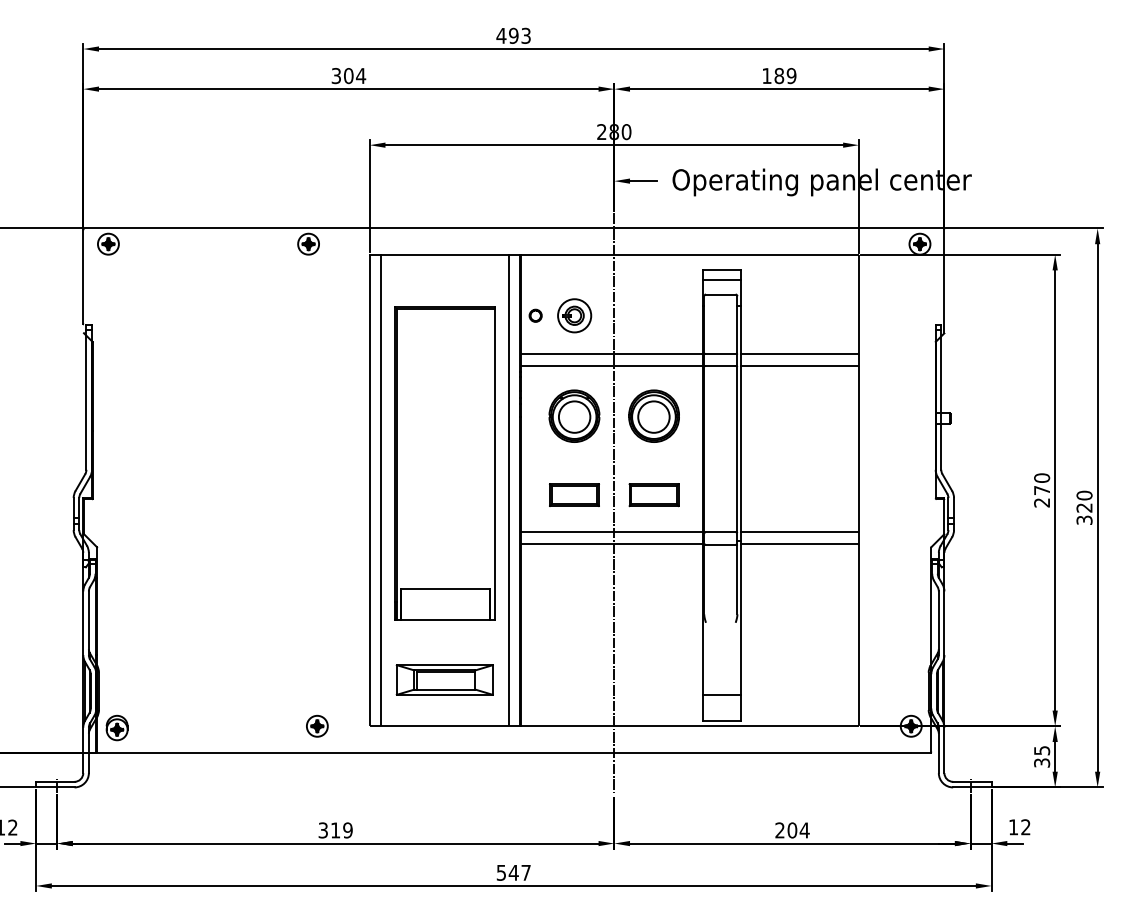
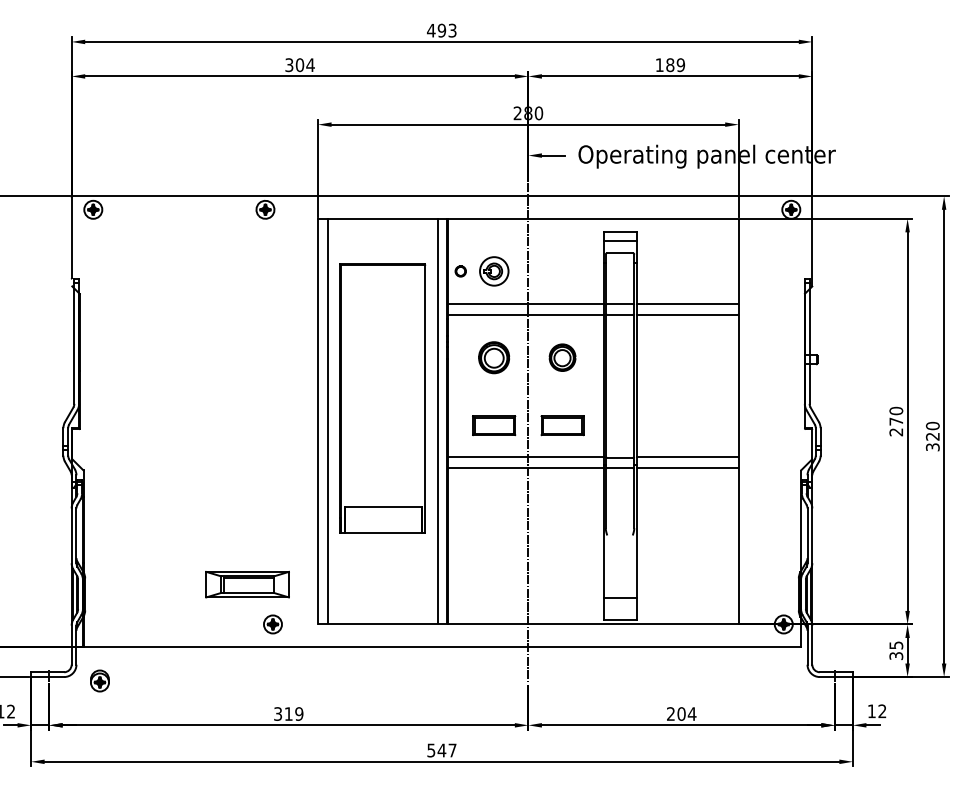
part: (574, 415) -> (494, 357), size x0.7
part: (653, 415) -> (562, 357), size x0.6
part: (444, 679) -> (247, 584), moved
part: (116, 727) -> (99, 680), moved

